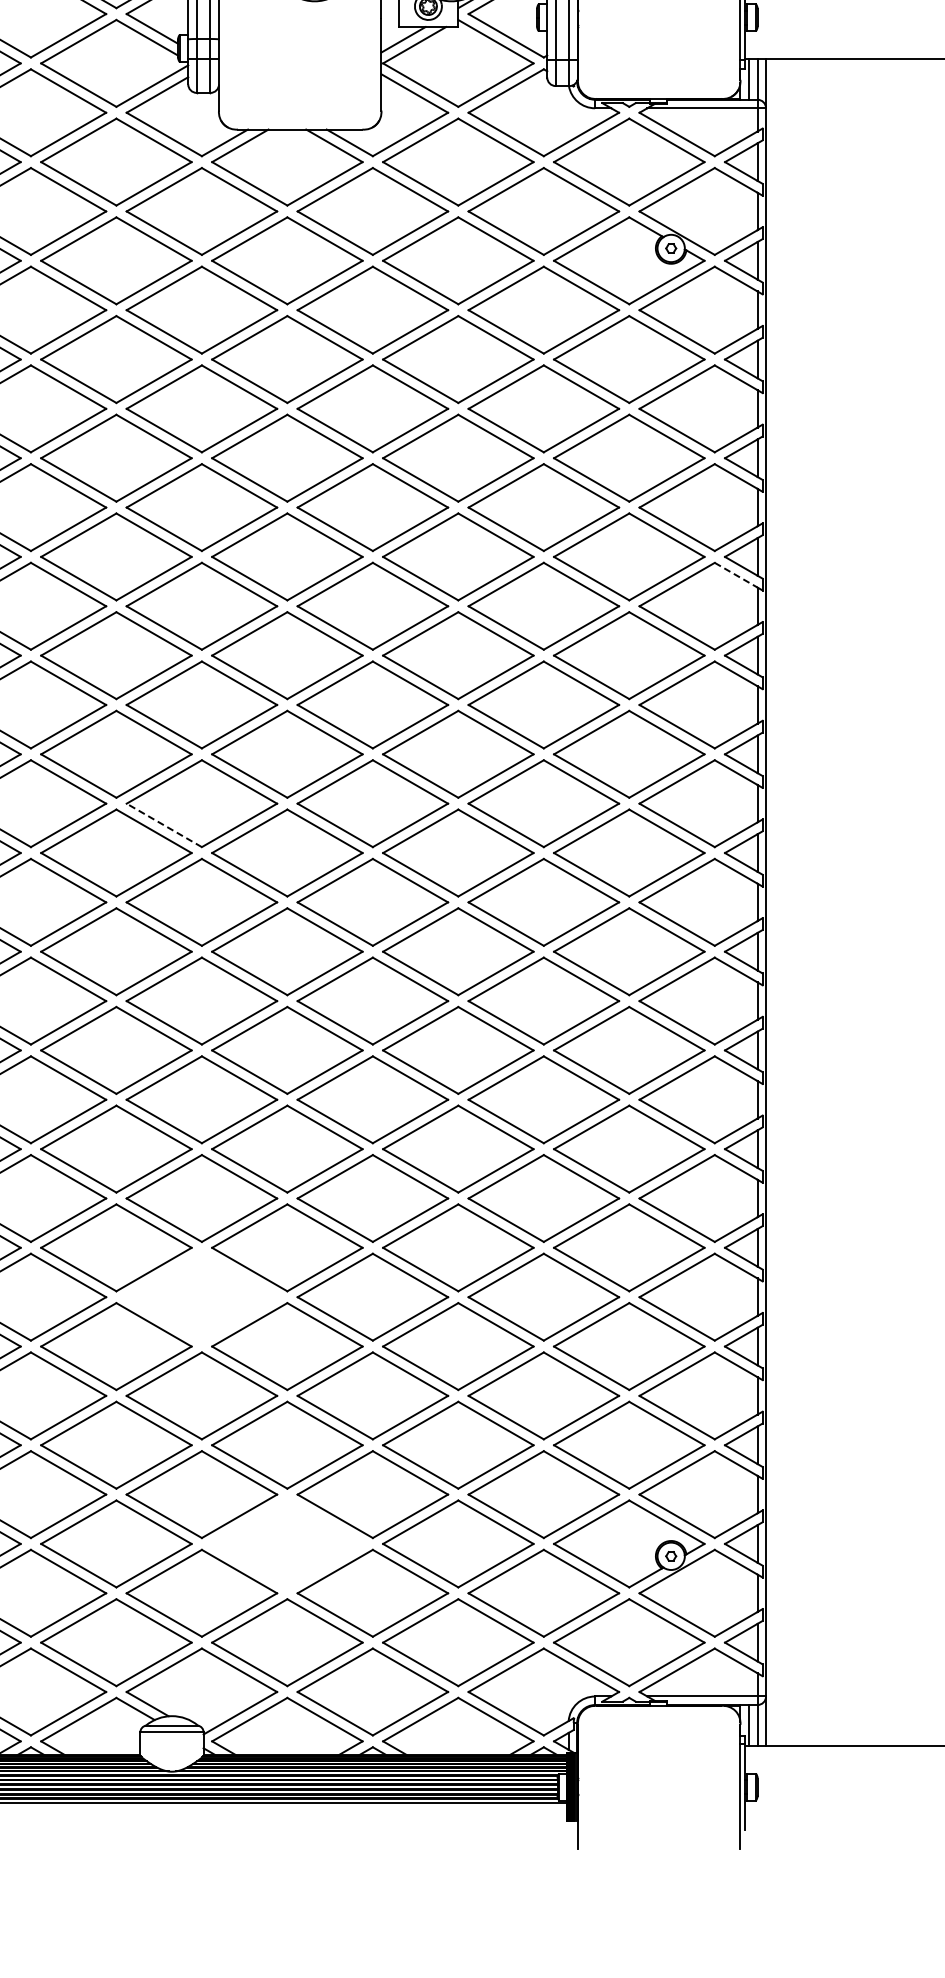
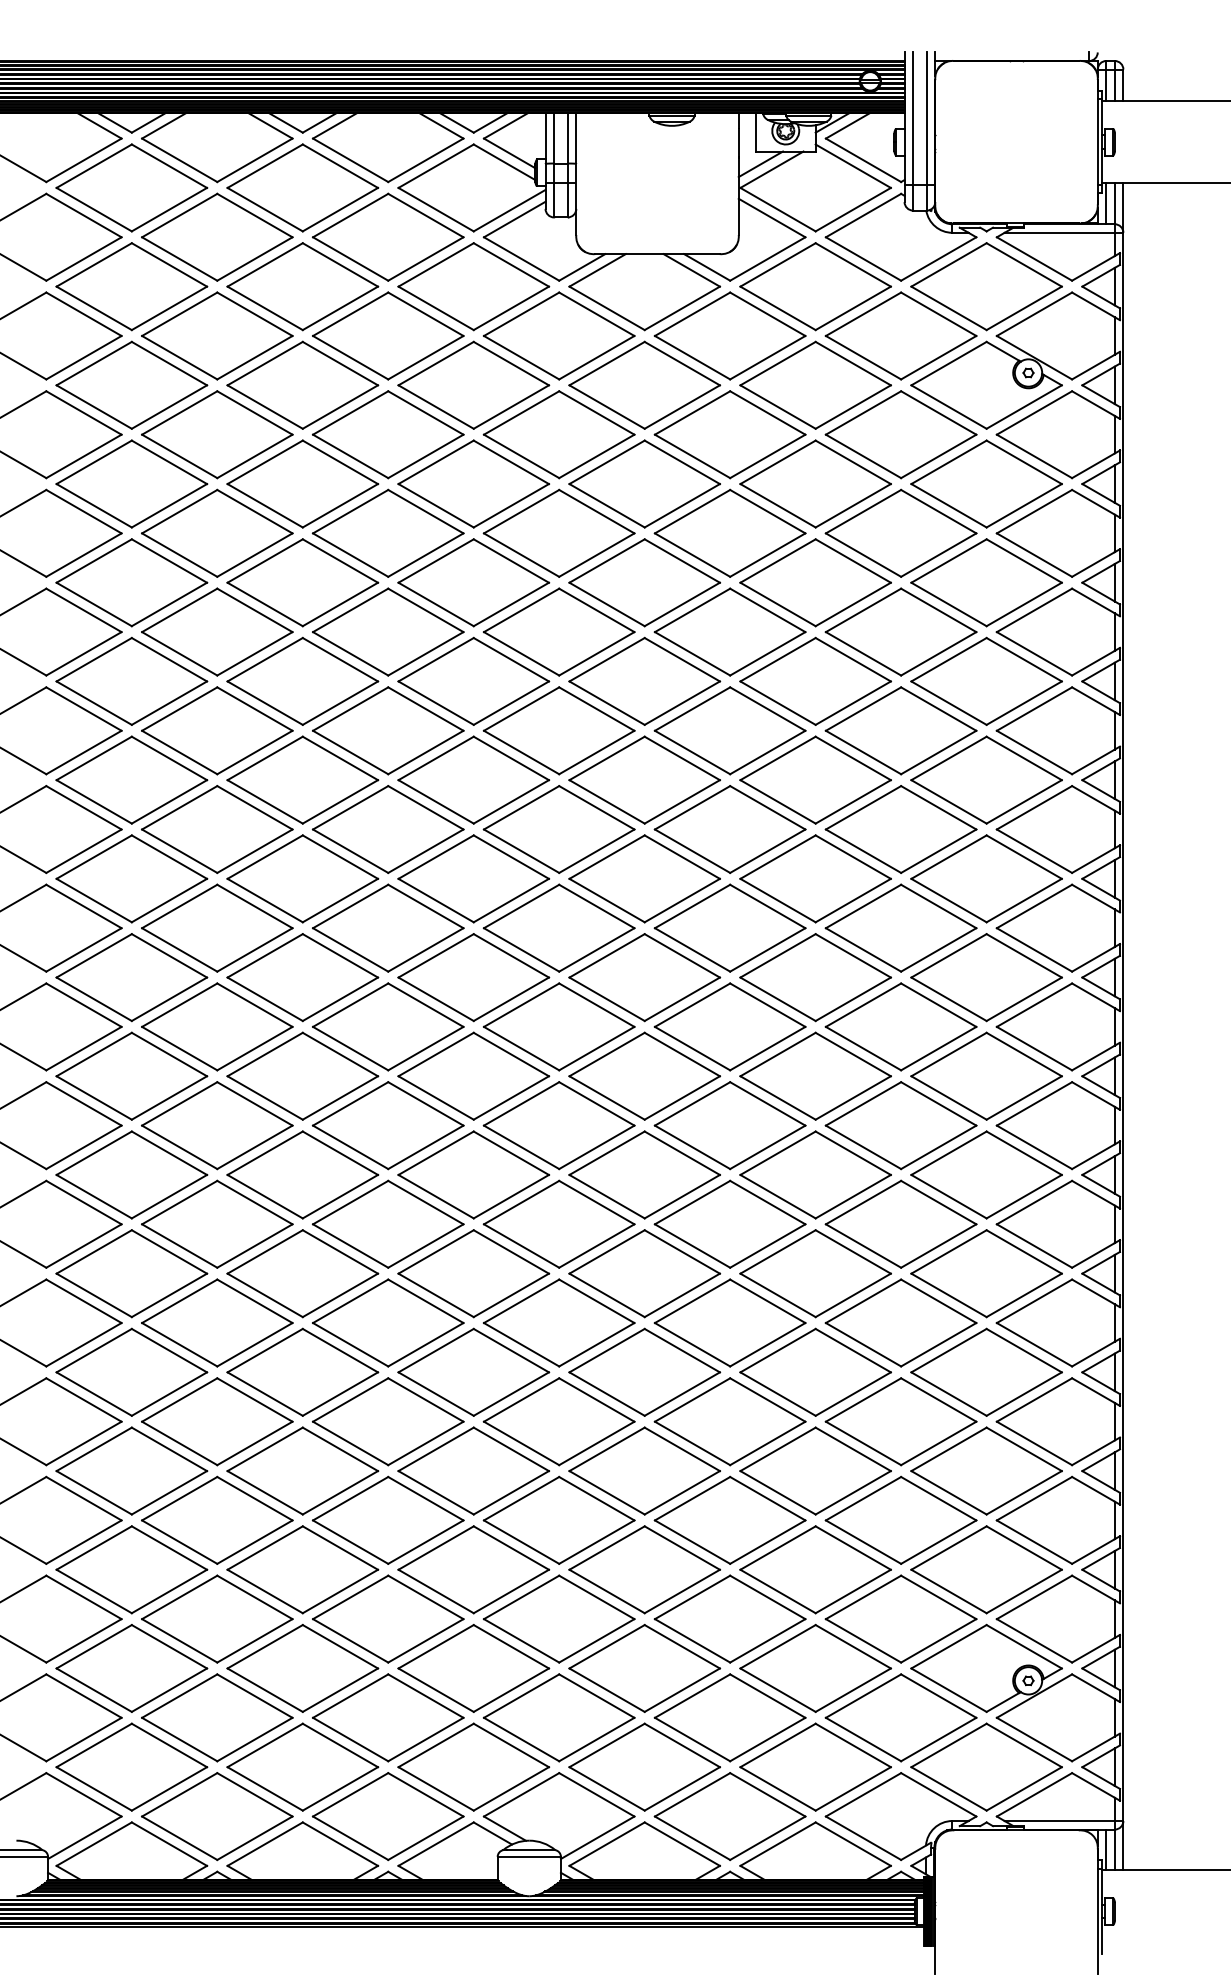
line: (736, 574) -> (1093, 699), dashed -> solid
line: (164, 824) -> (521, 949), dashed -> solid
part: (201, 1296) -> (558, 1421), added
part: (287, 1542) -> (644, 1667), added

